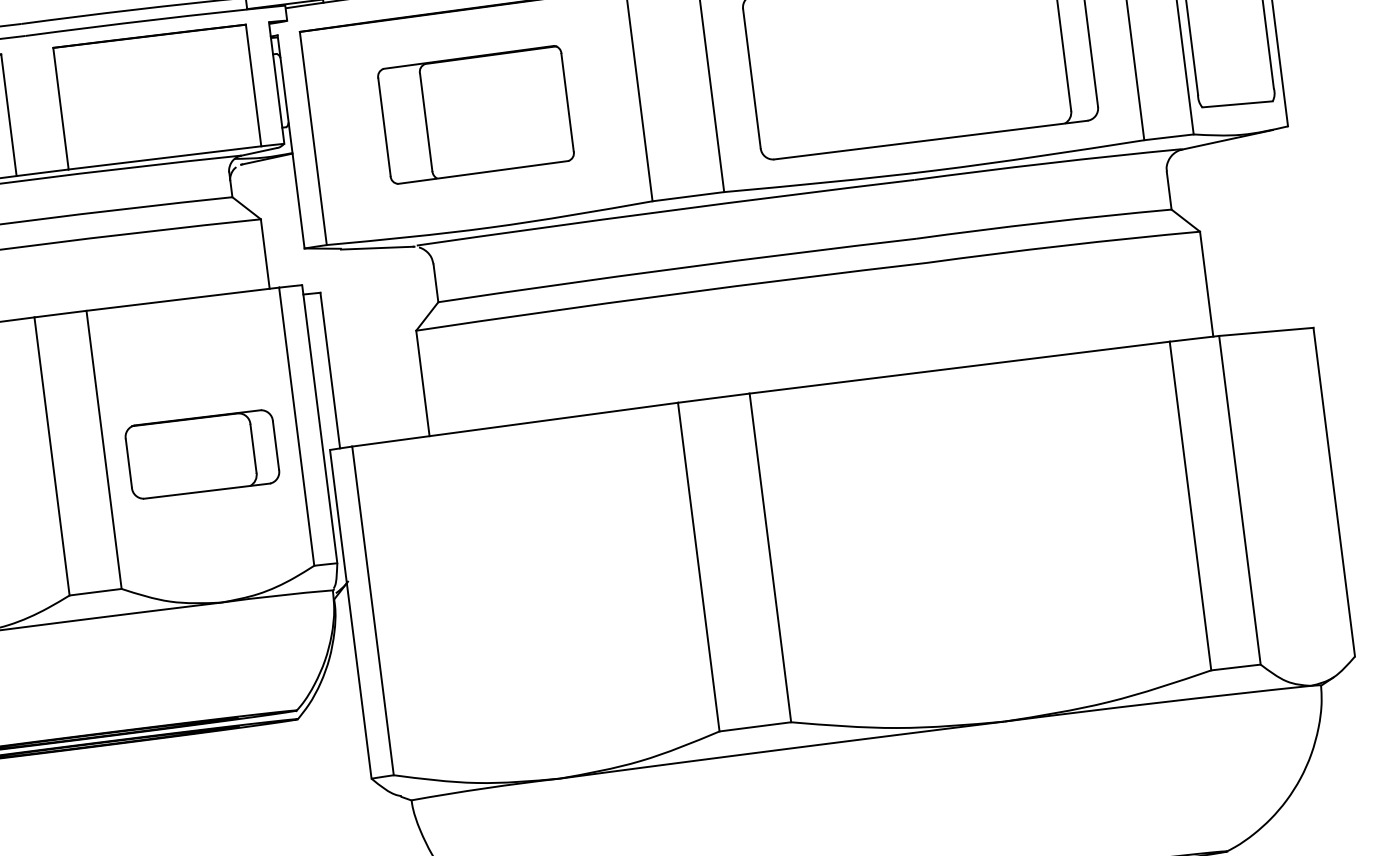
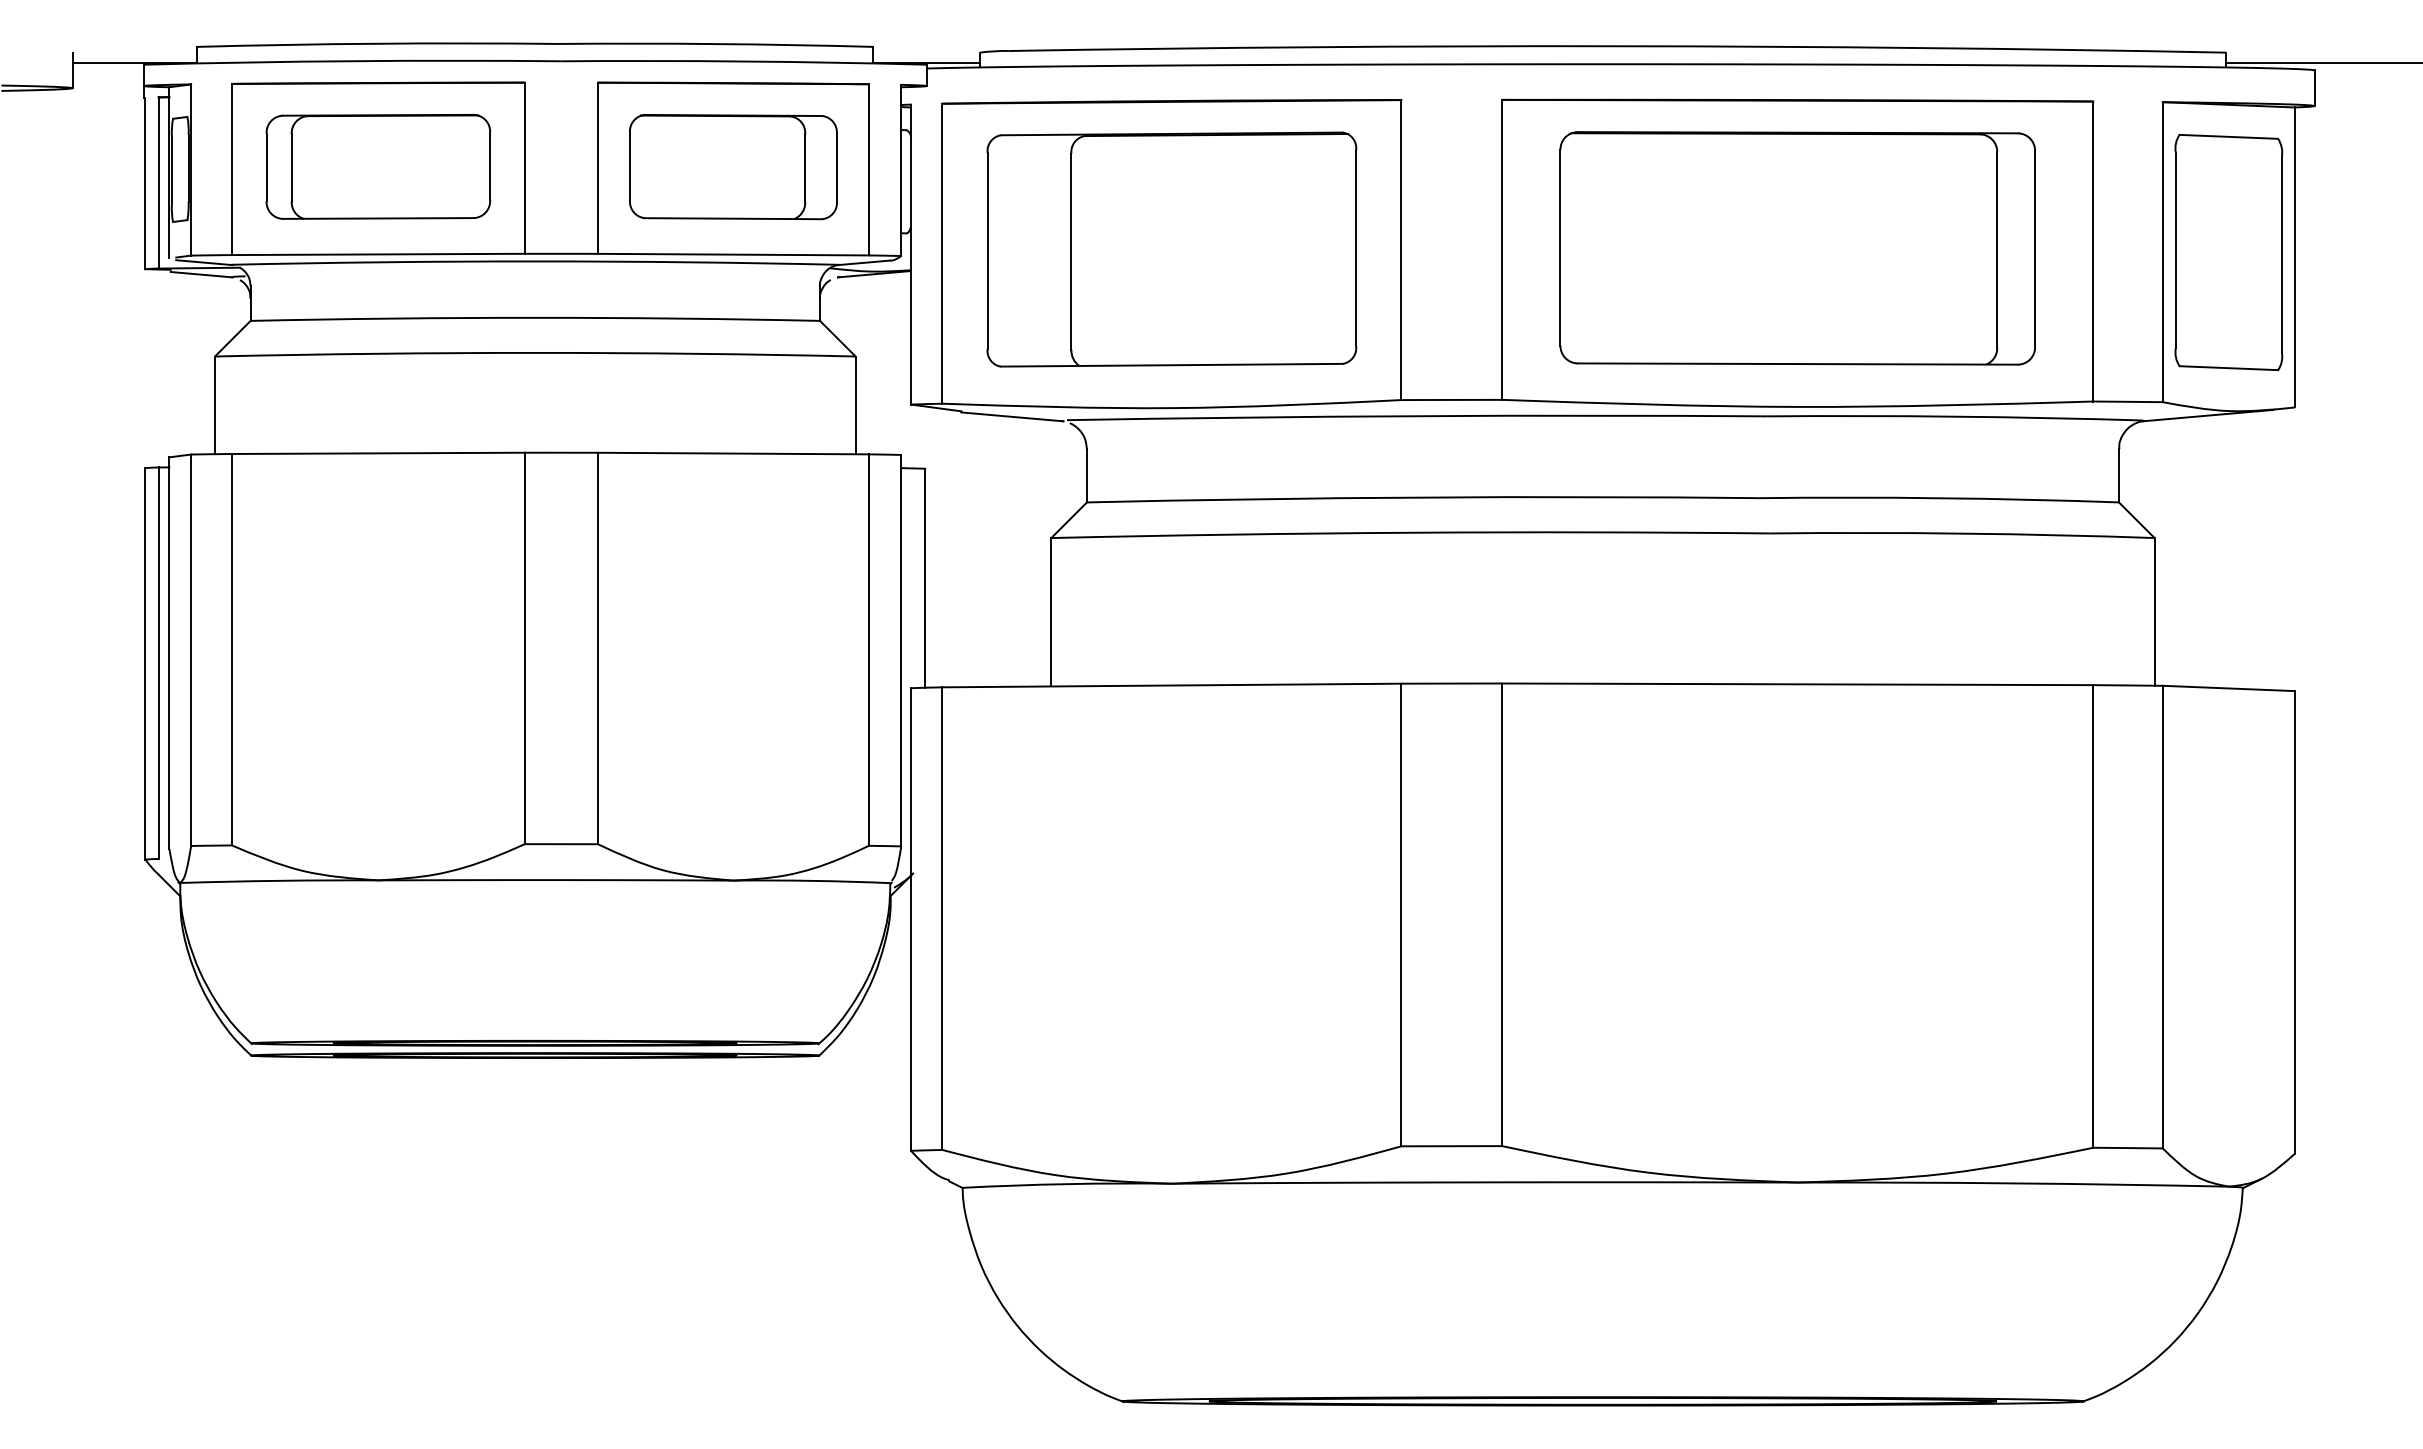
part: (475, 114) -> (1171, 249), size x1.43
part: (202, 454) -> (733, 167), moved

